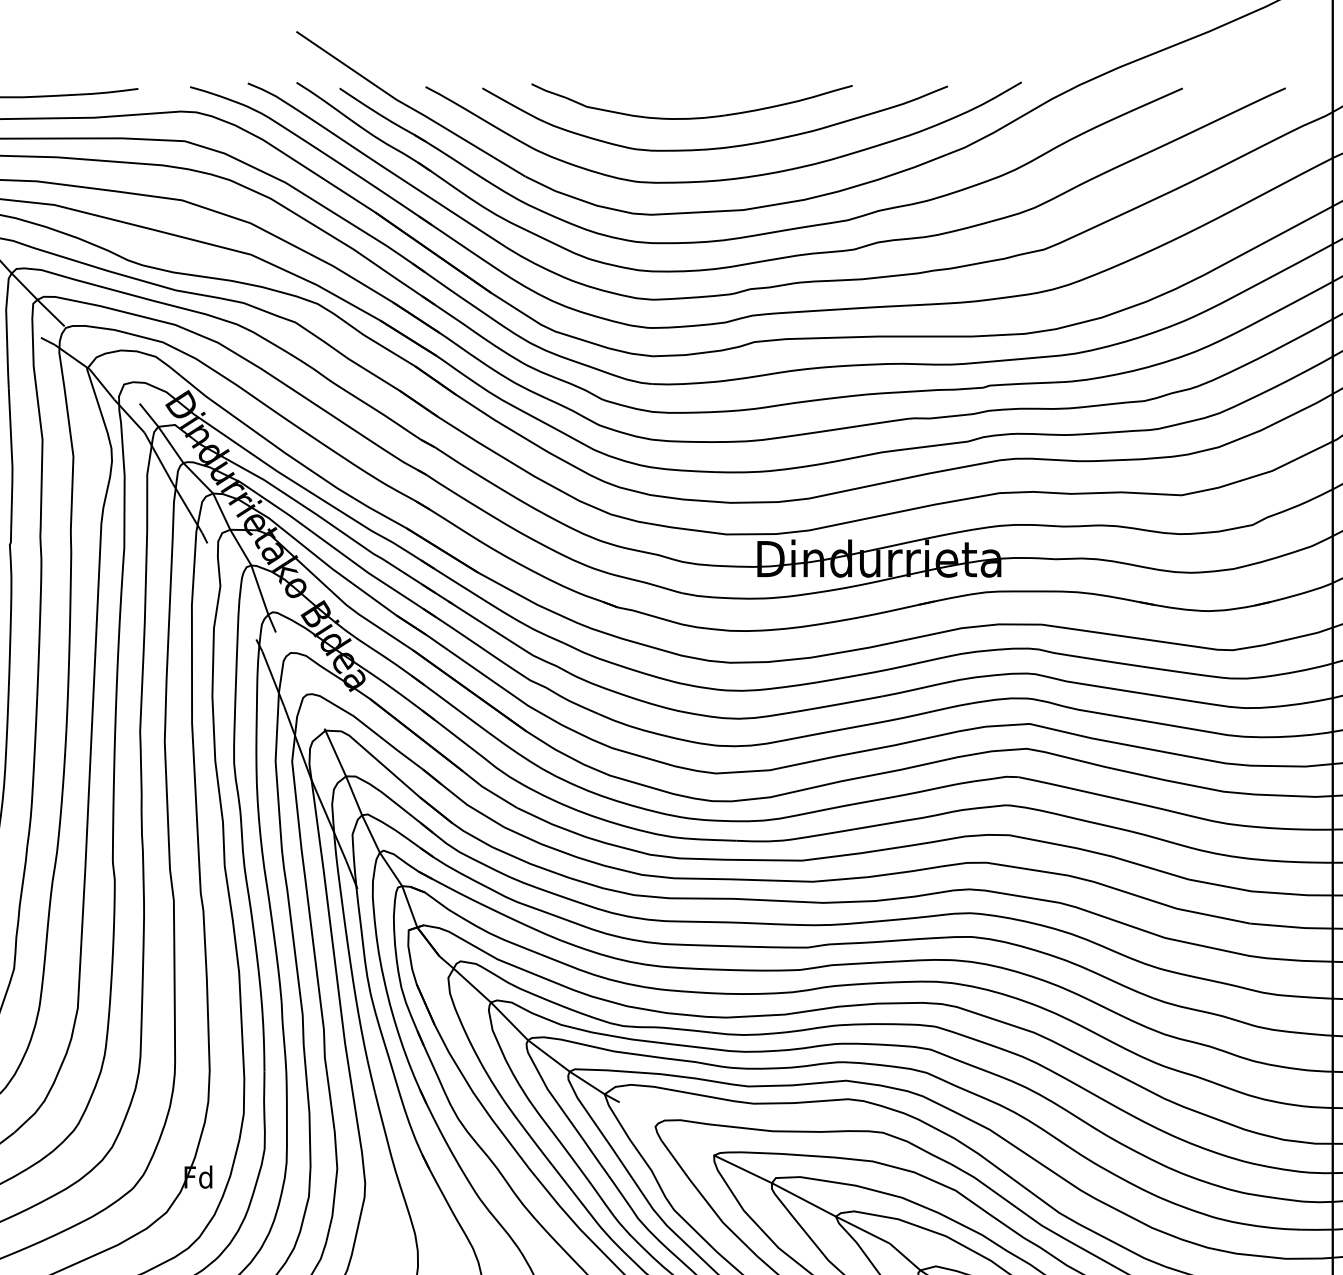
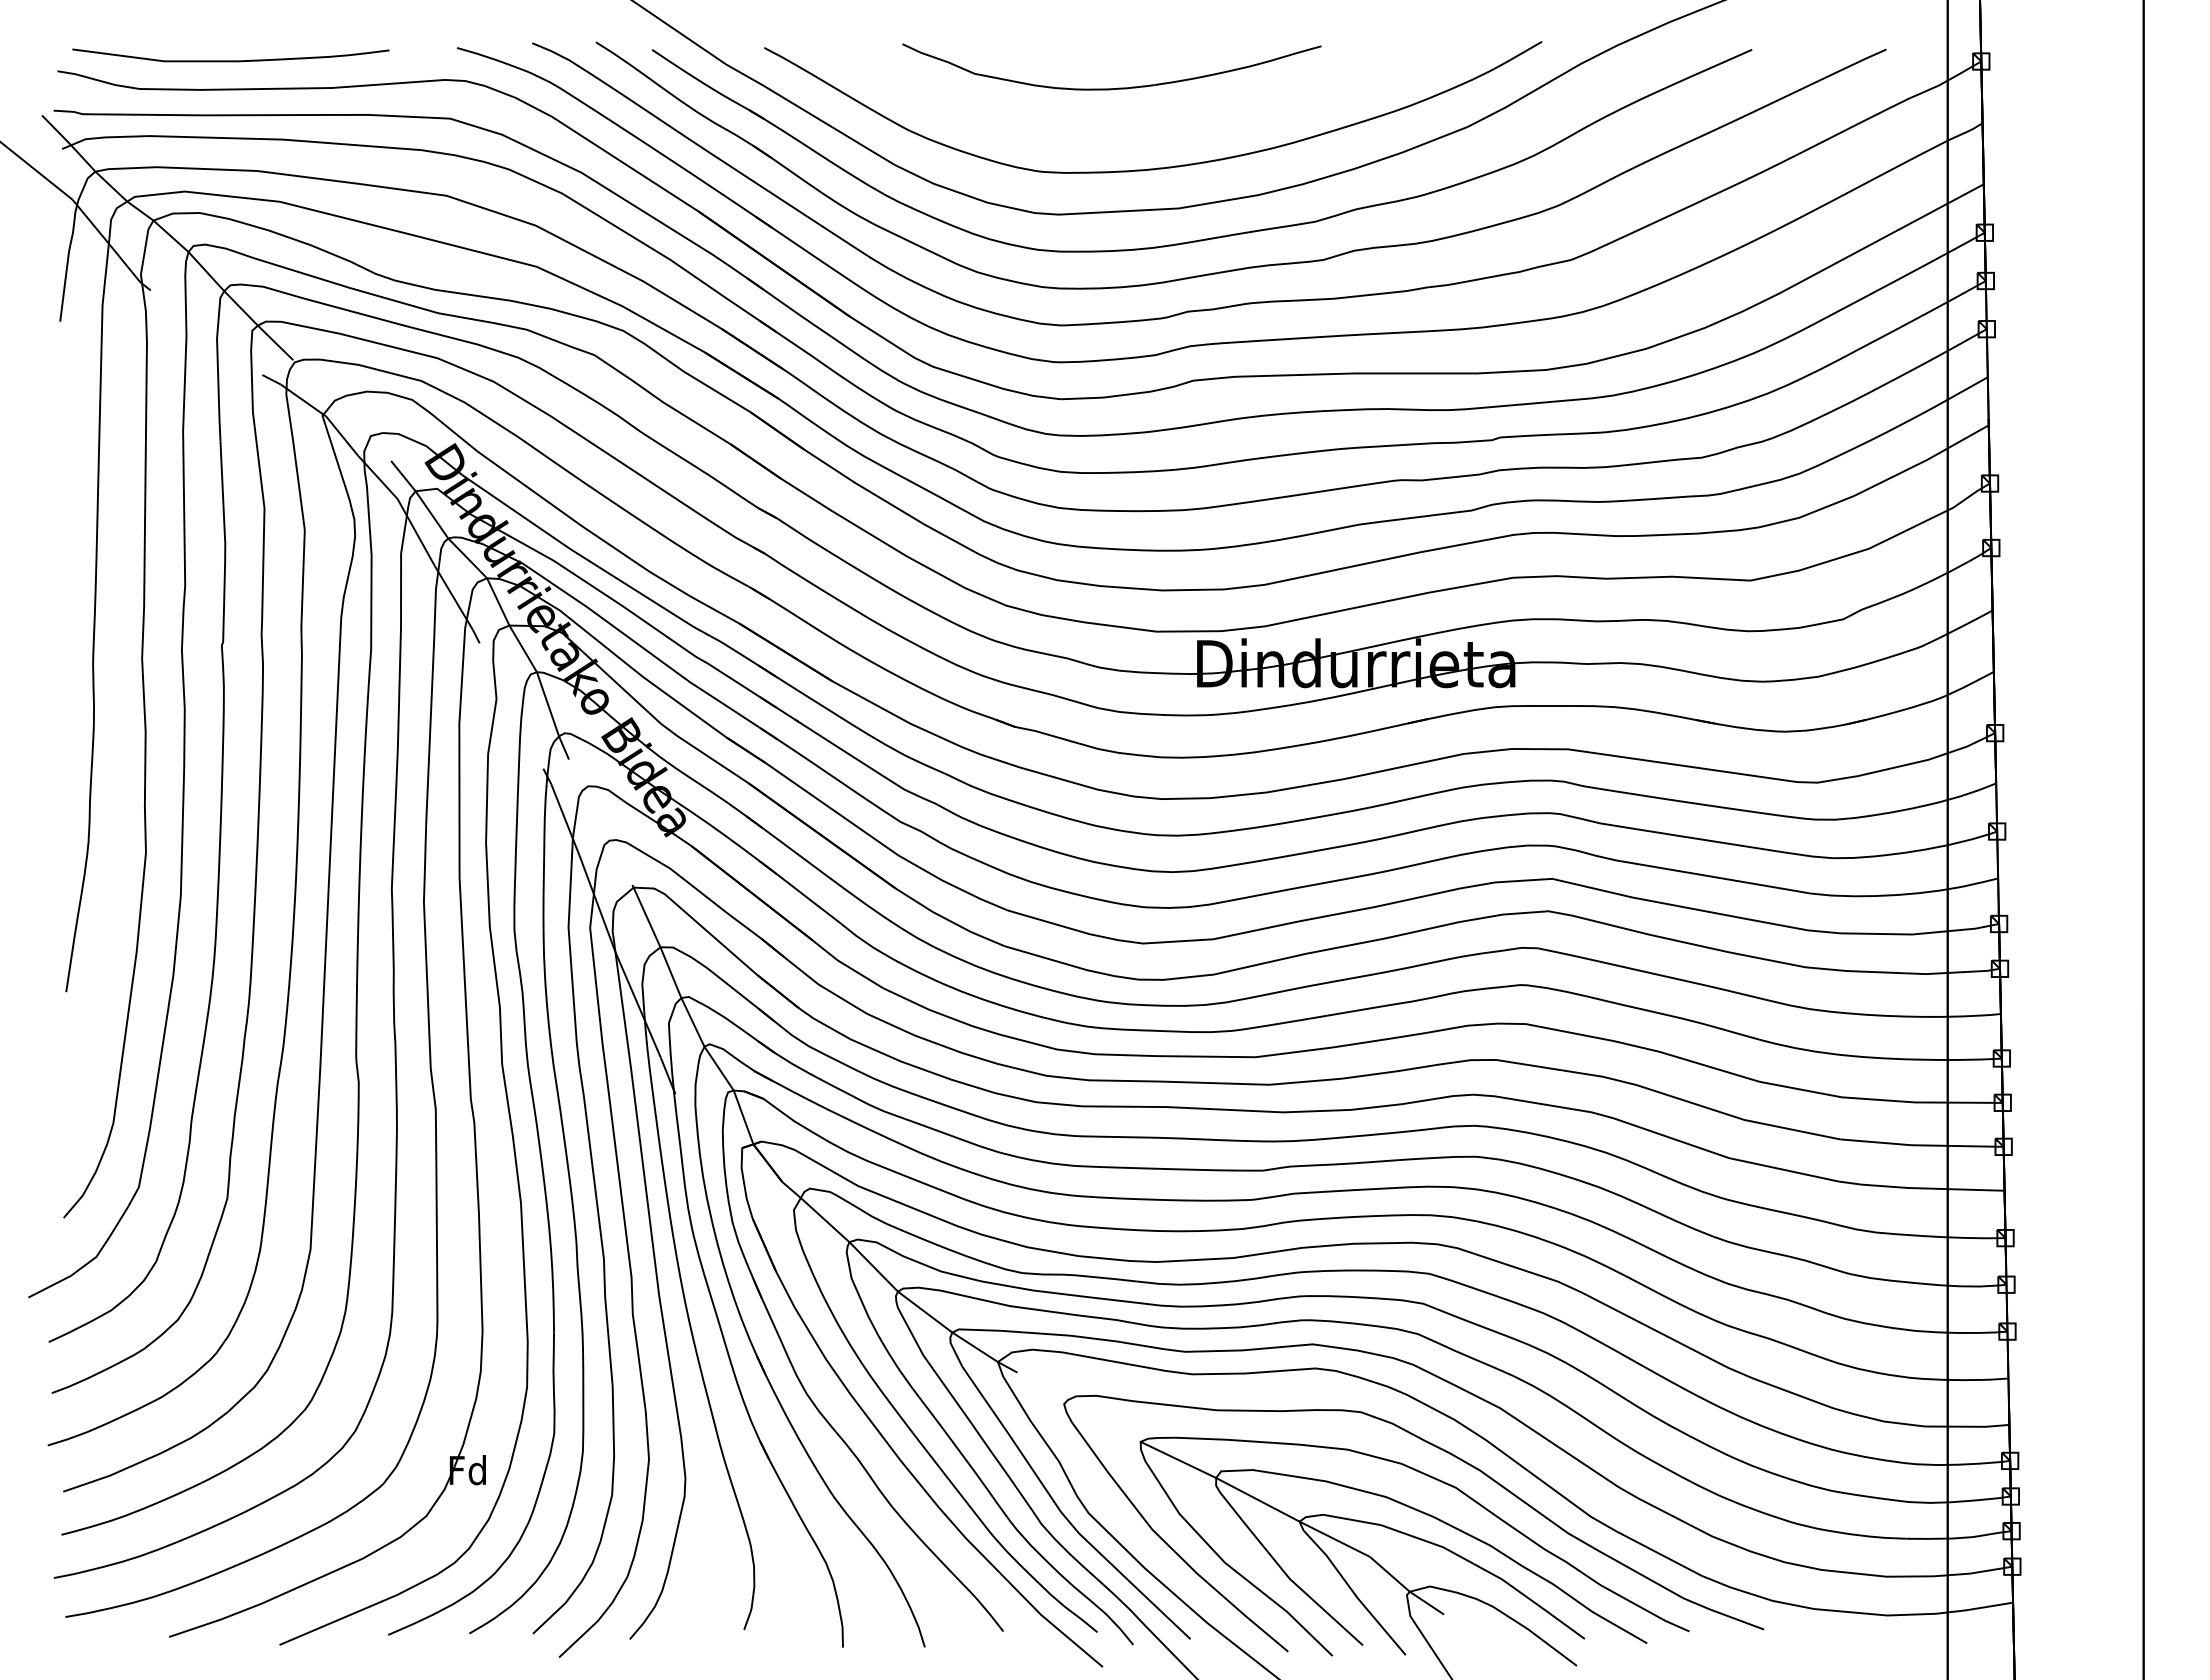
curve: (720, 147) -> (1149, 126), removed

